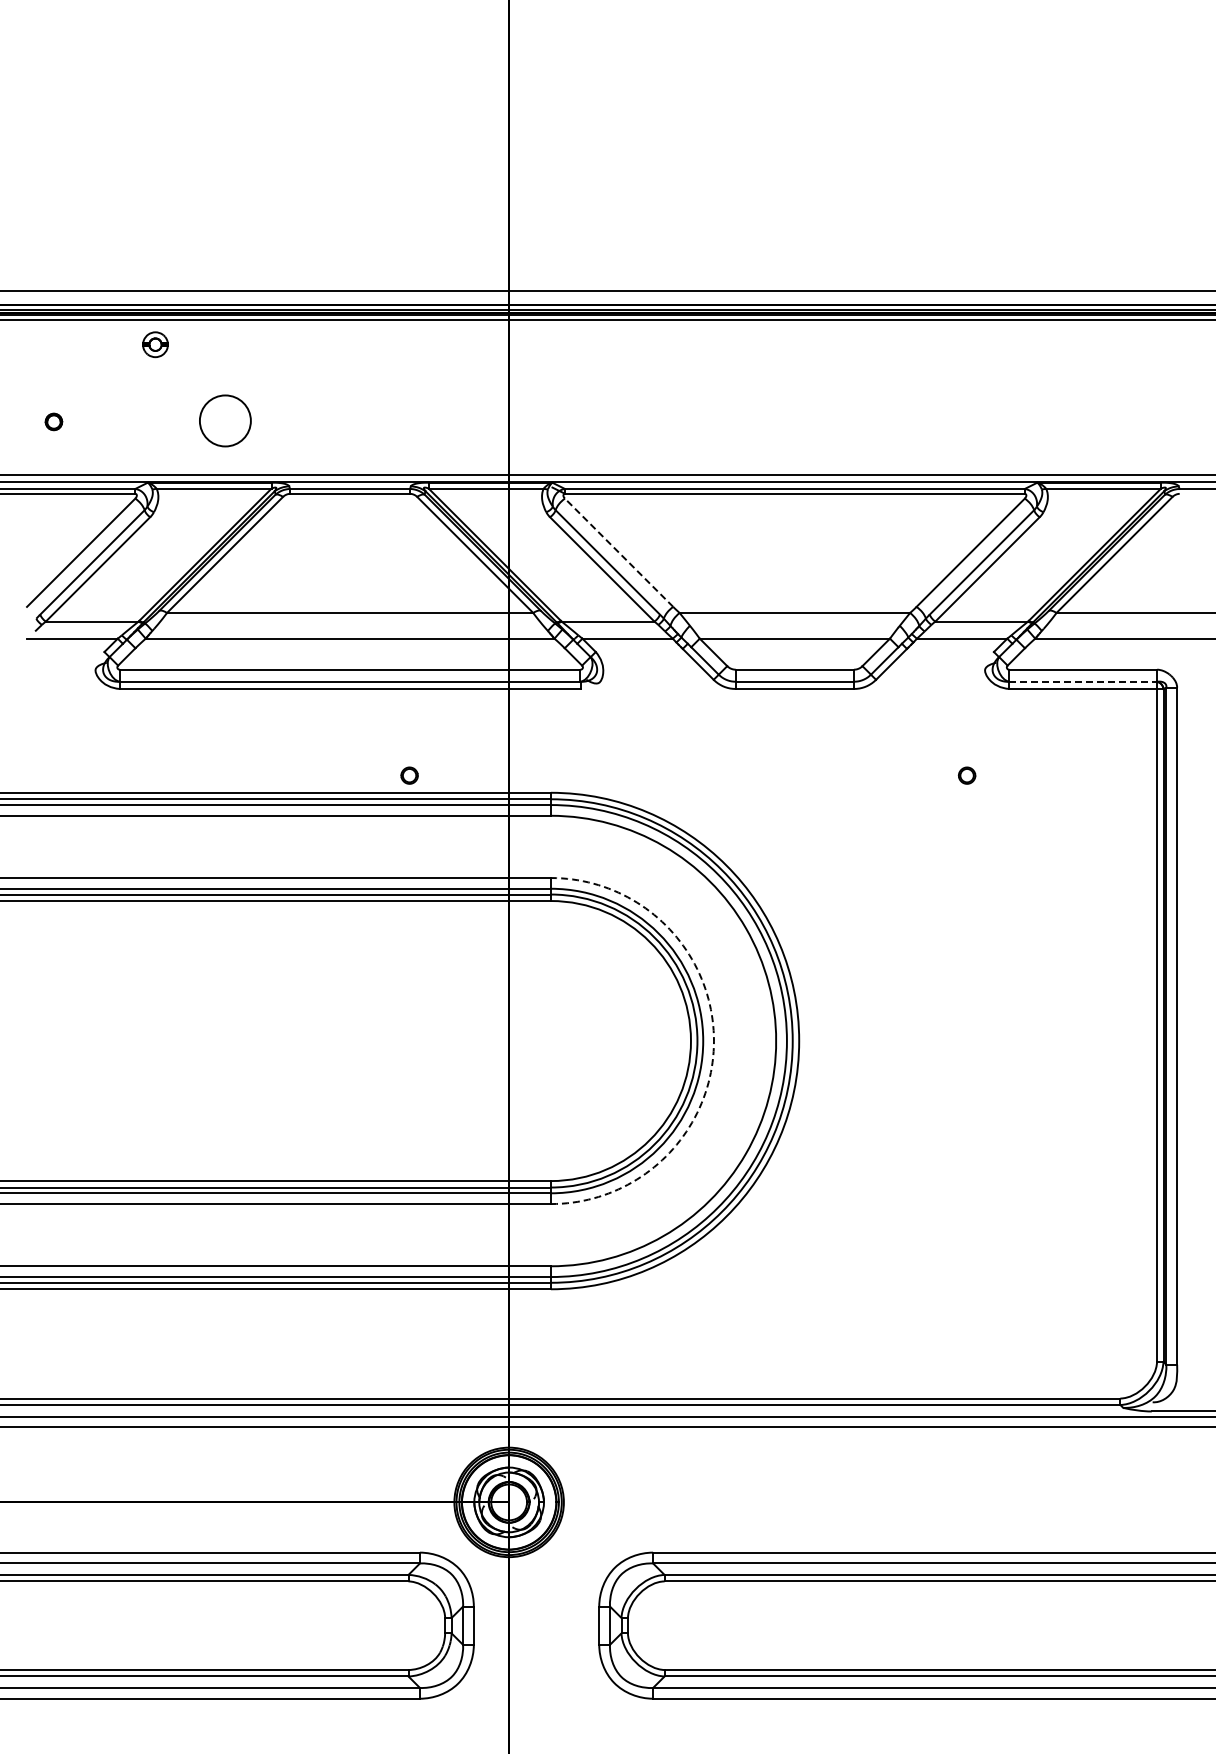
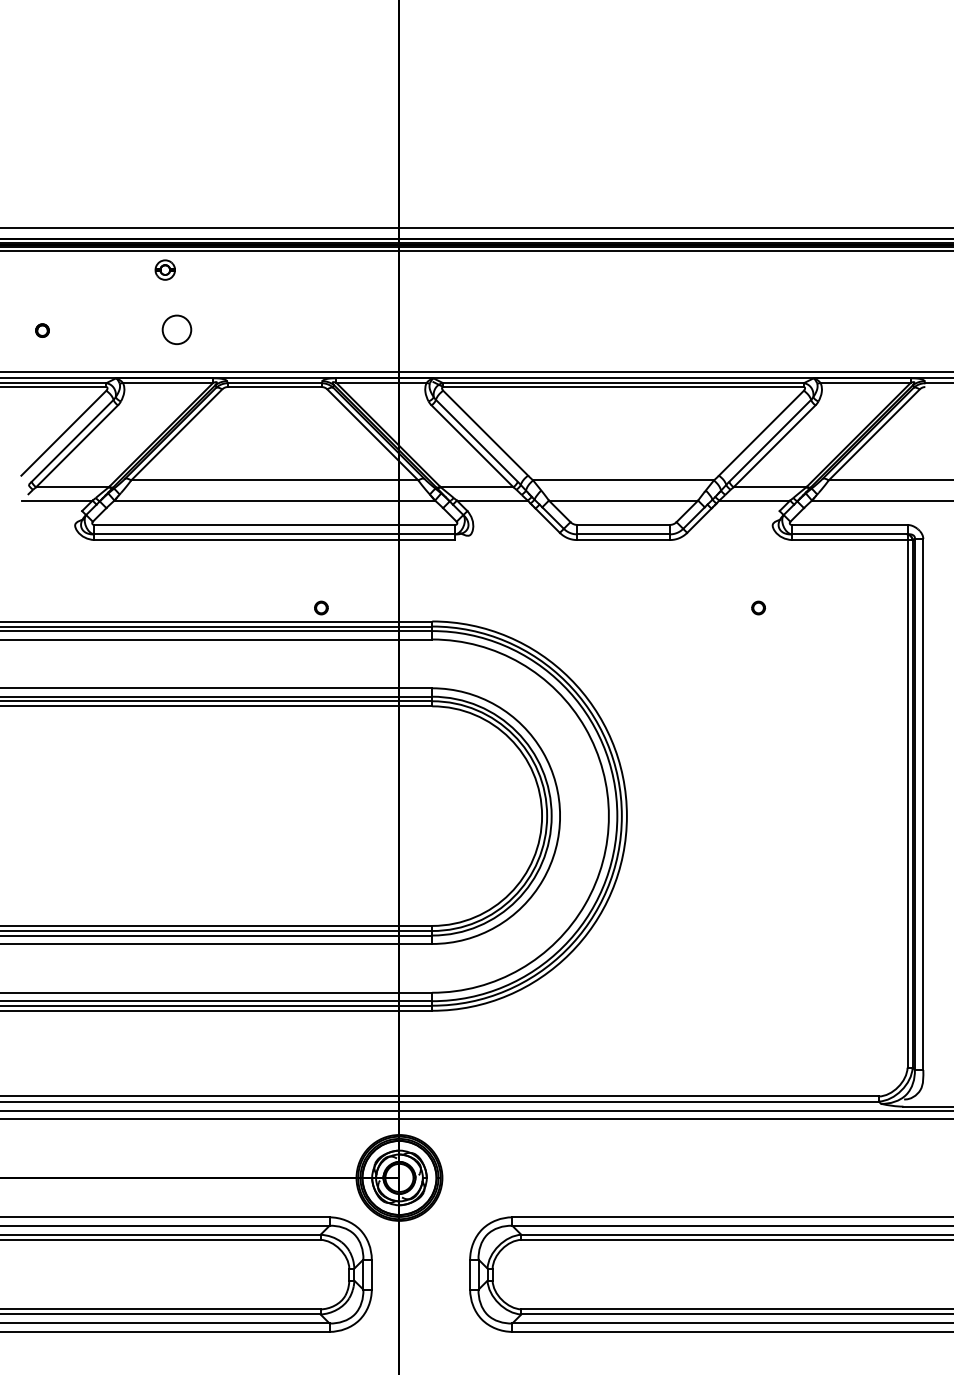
part: (155, 344) -> (165, 269), moved
circle: (225, 420) -> (177, 329), size x0.71
line: (619, 552) -> (486, 433), dashed -> solid
line: (1083, 681) -> (849, 534), dashed -> solid
arc: (713, 1041) -> (559, 816), dashed -> solid

